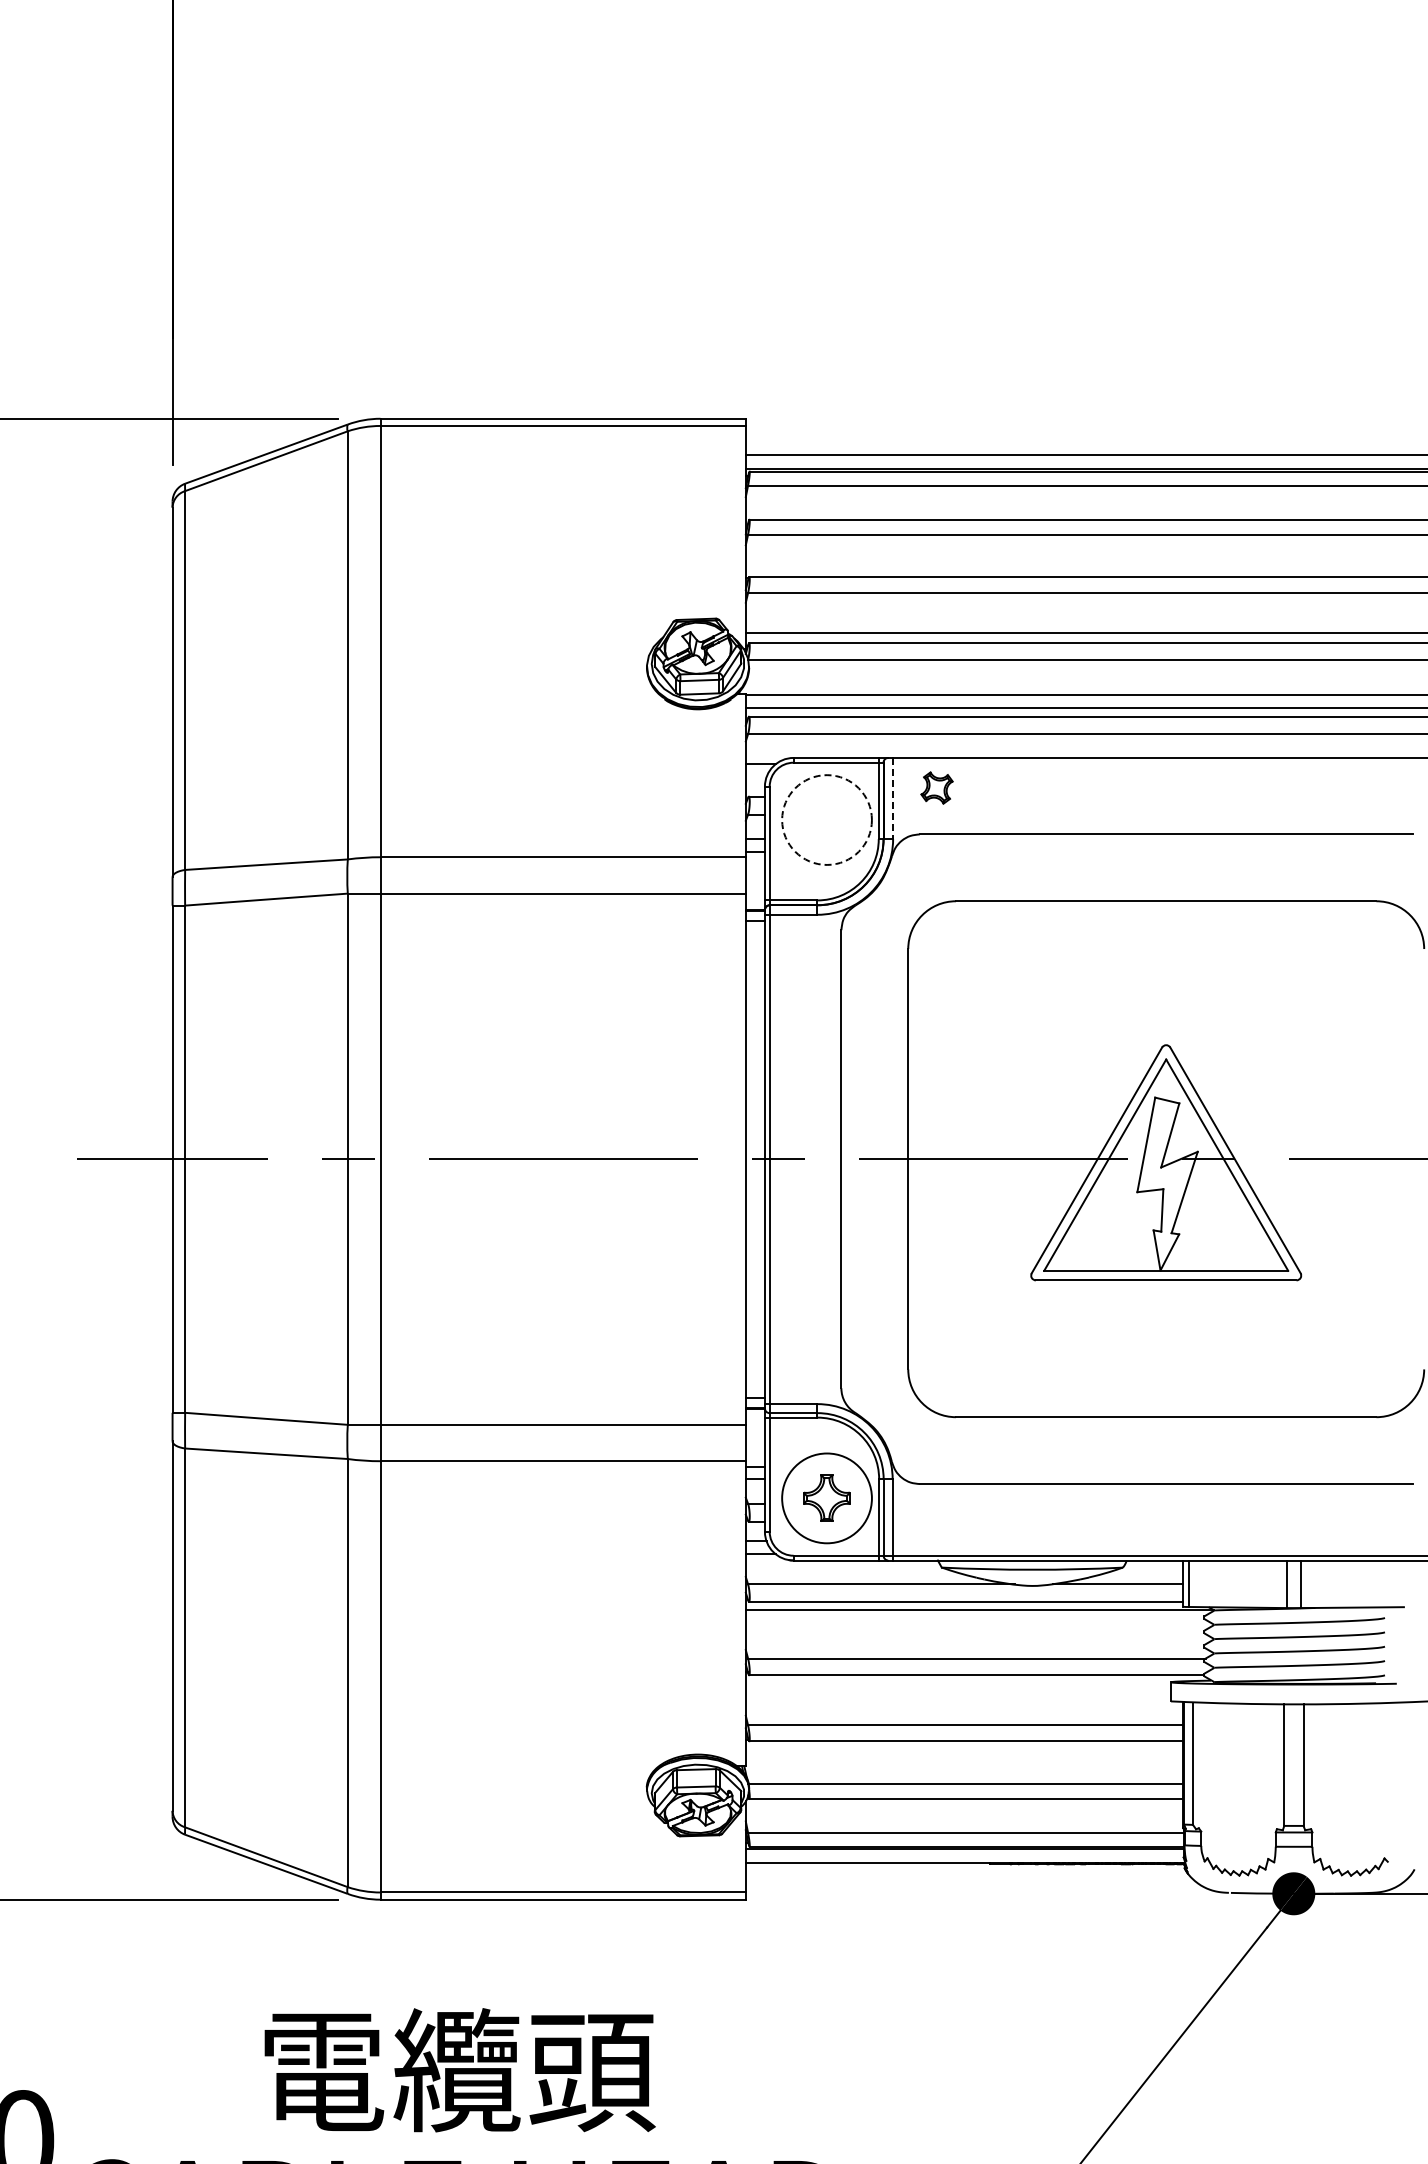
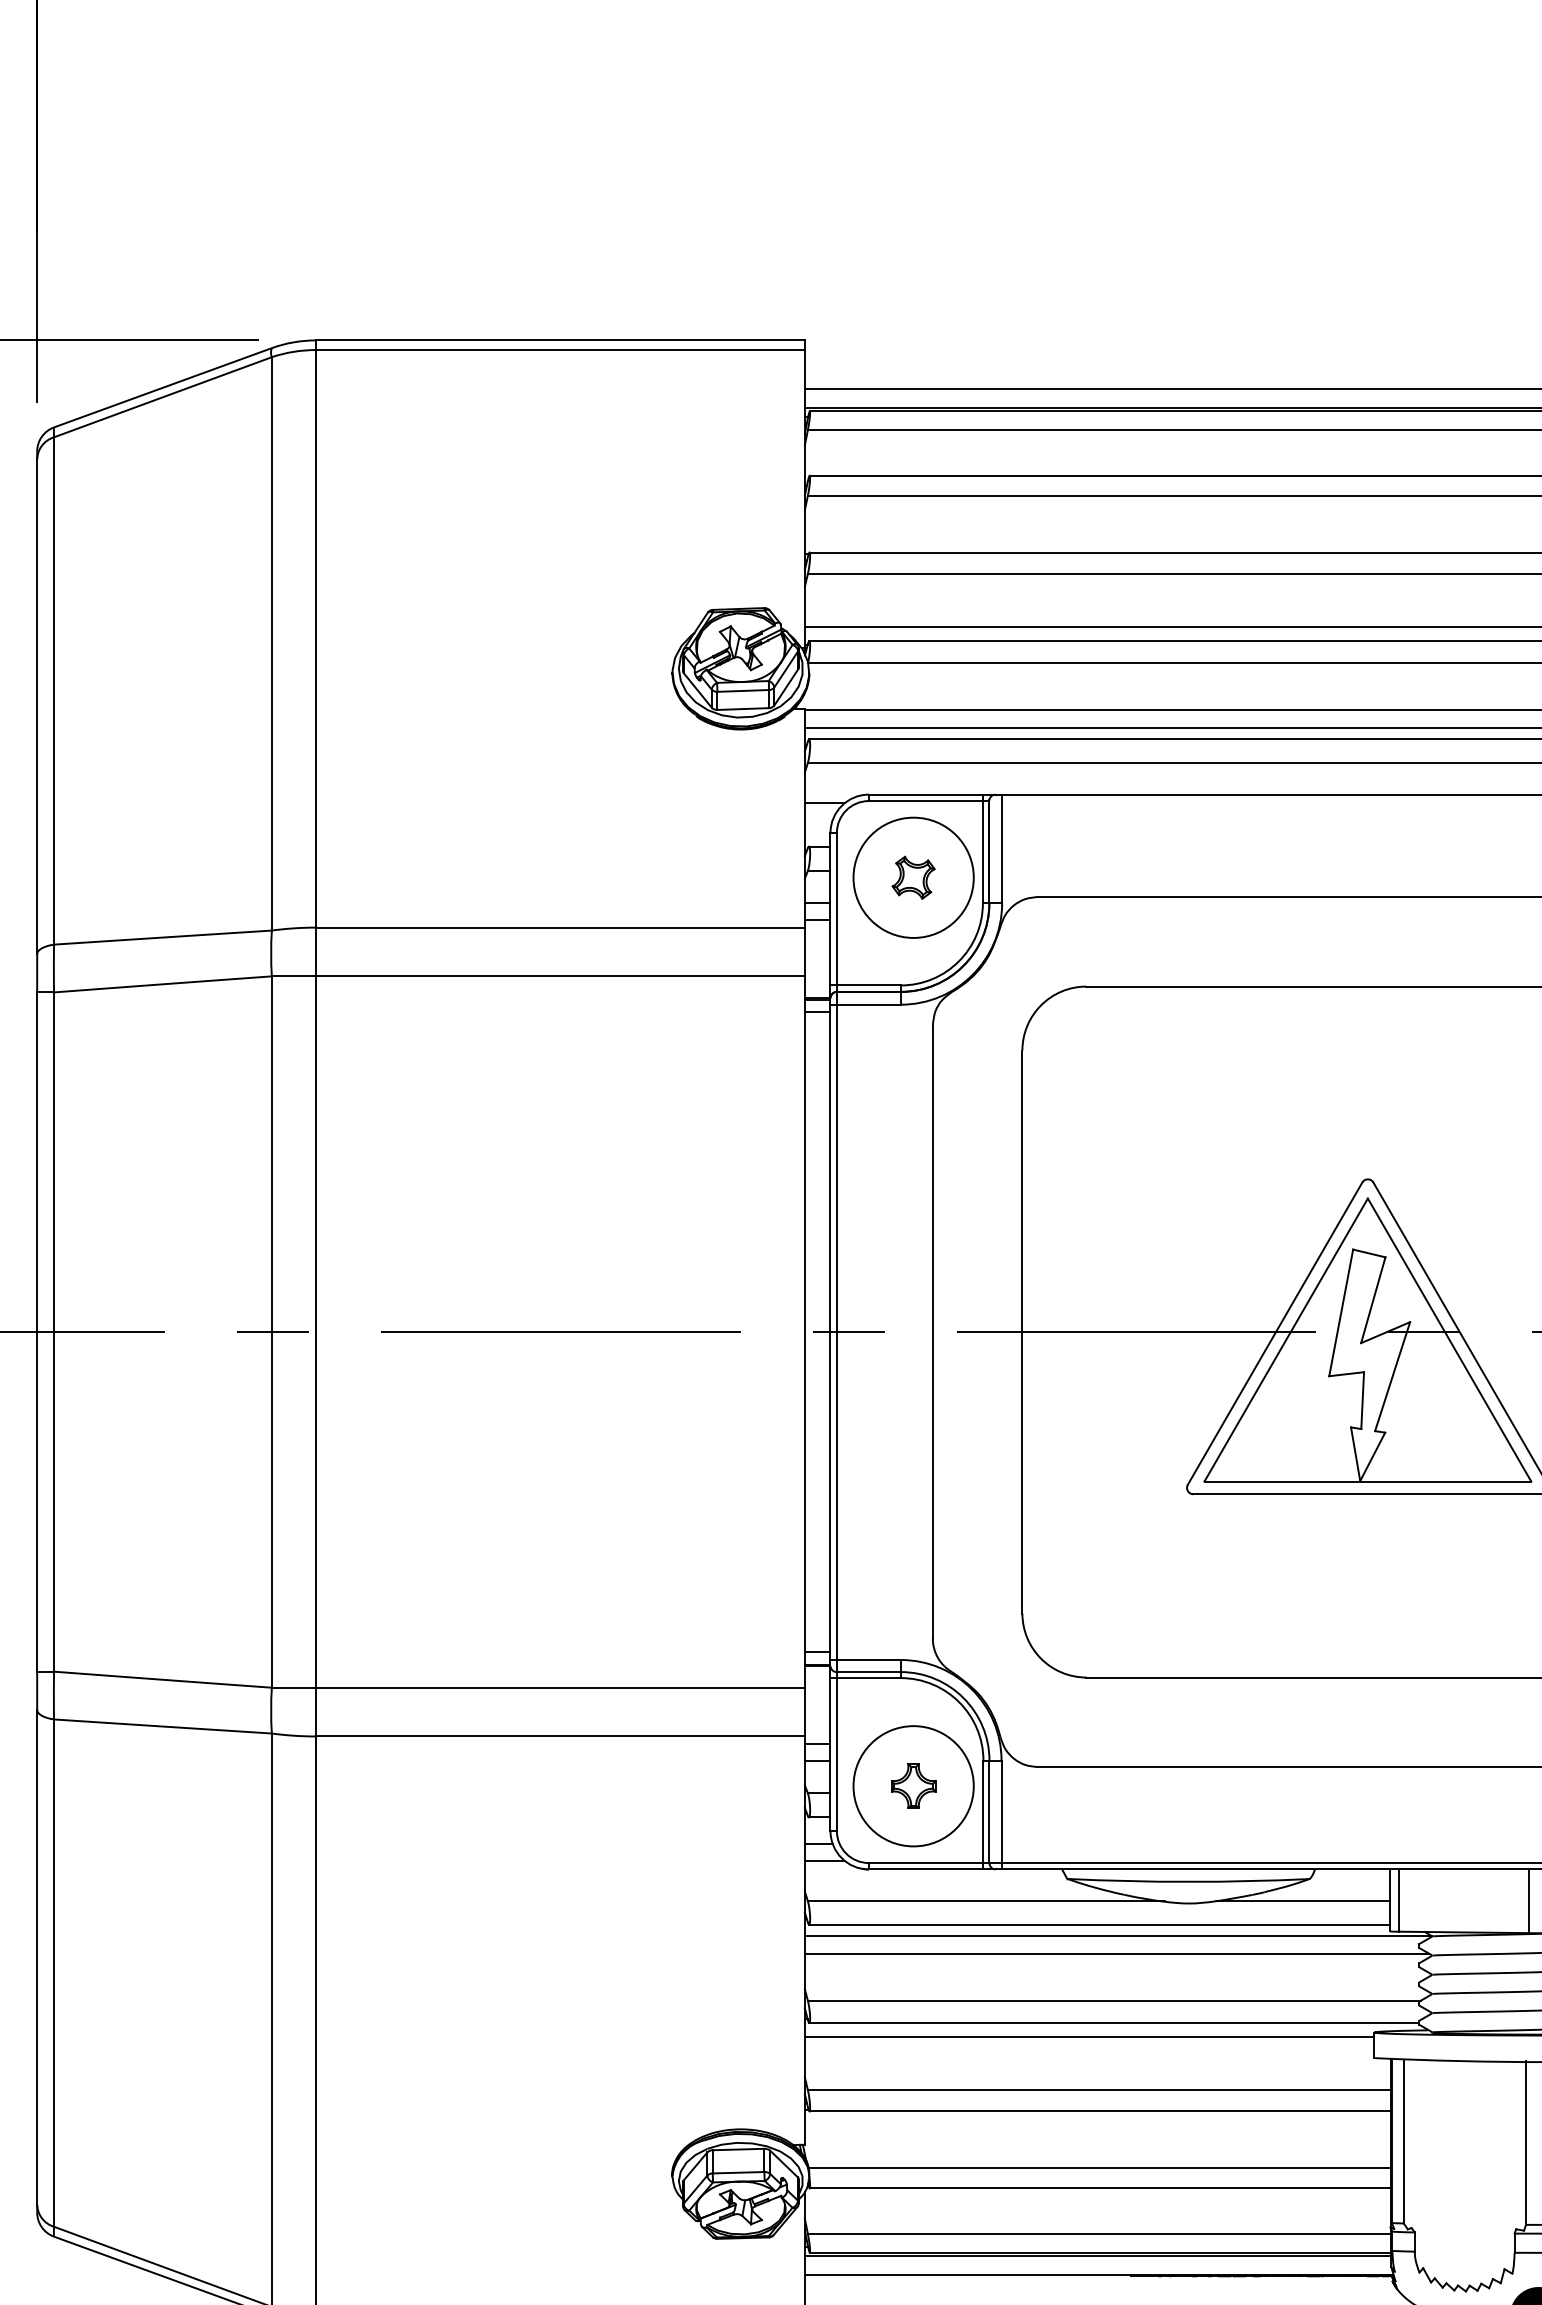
part: (936, 787) -> (912, 877), moved
line: (893, 798) -> (1002, 848), dashed -> solid
circle: (826, 819) -> (912, 877), dashed -> solid
part: (827, 1498) -> (914, 1786), size x0.71
line: (978, 1623) -> (1116, 1953), added
line: (958, 1685) -> (1089, 2036), added

